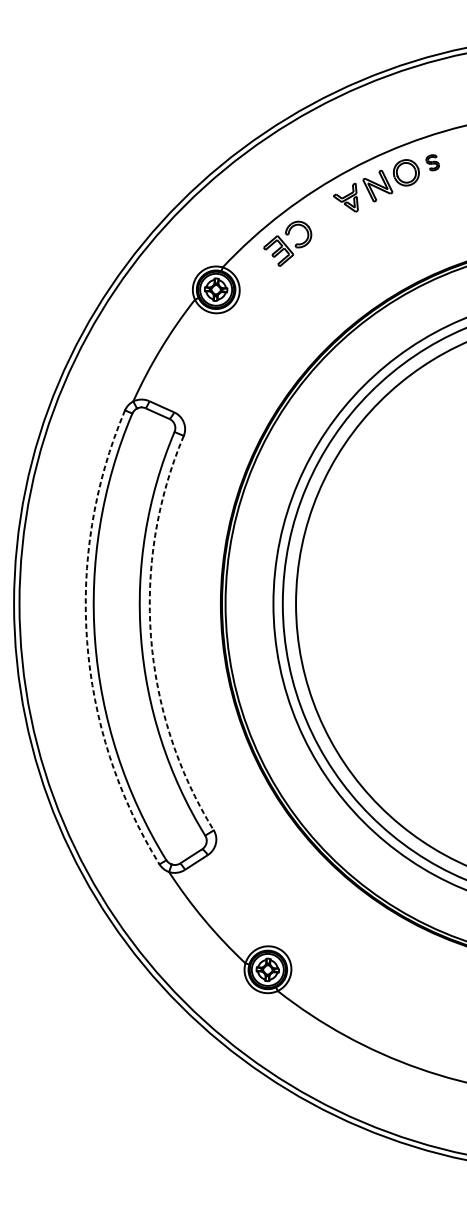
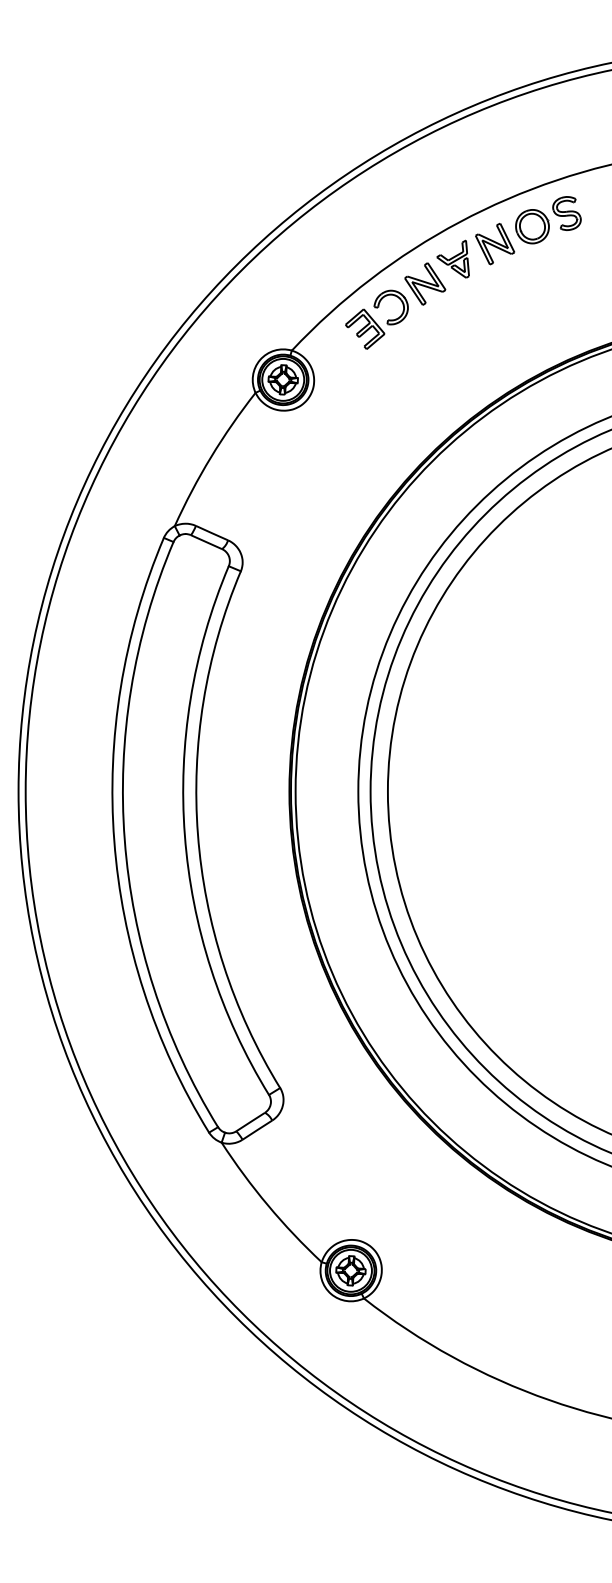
part: (432, 162) -> (566, 213), size x1.67
part: (324, 216) -> (425, 283), added
arc: (150, 636) -> (197, 834), dashed -> solid
arc: (87, 641) -> (114, 840), dashed -> solid

